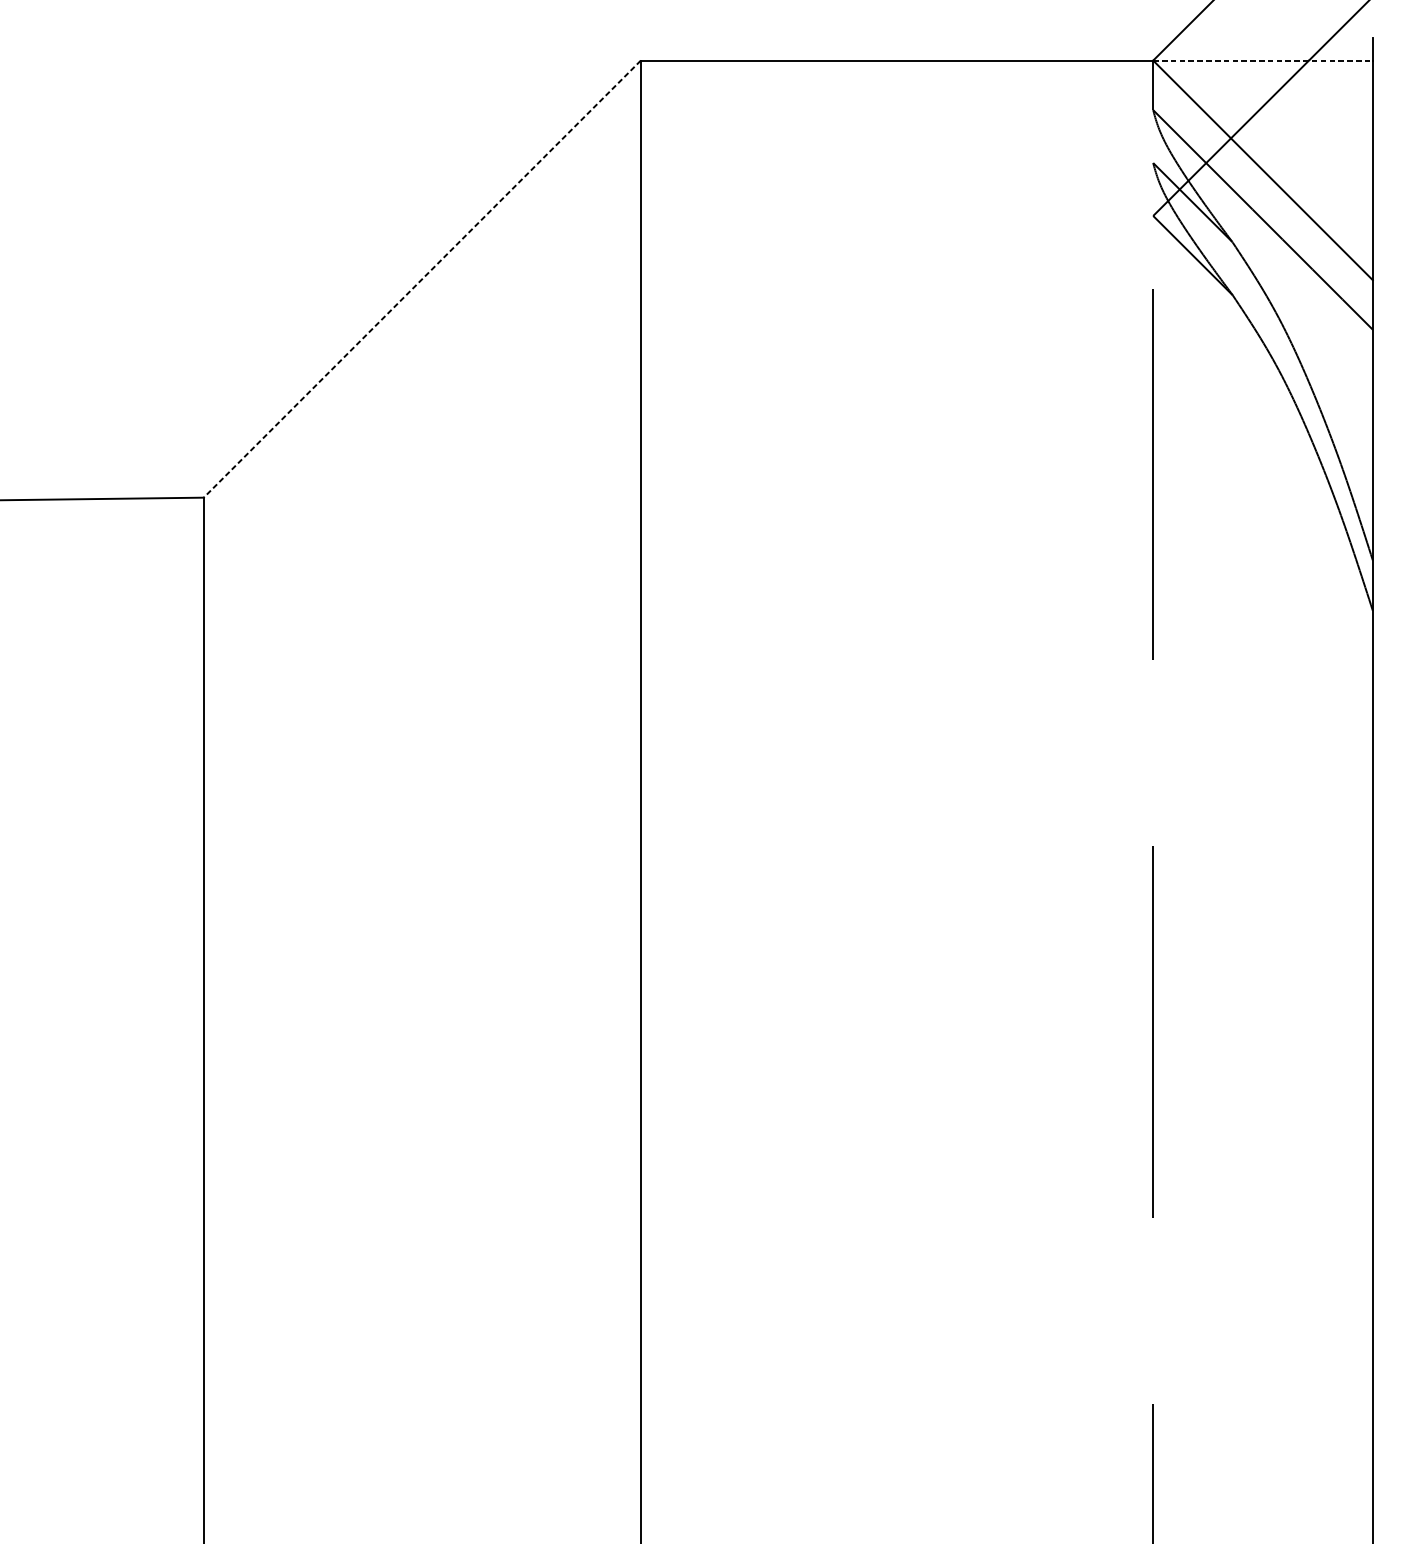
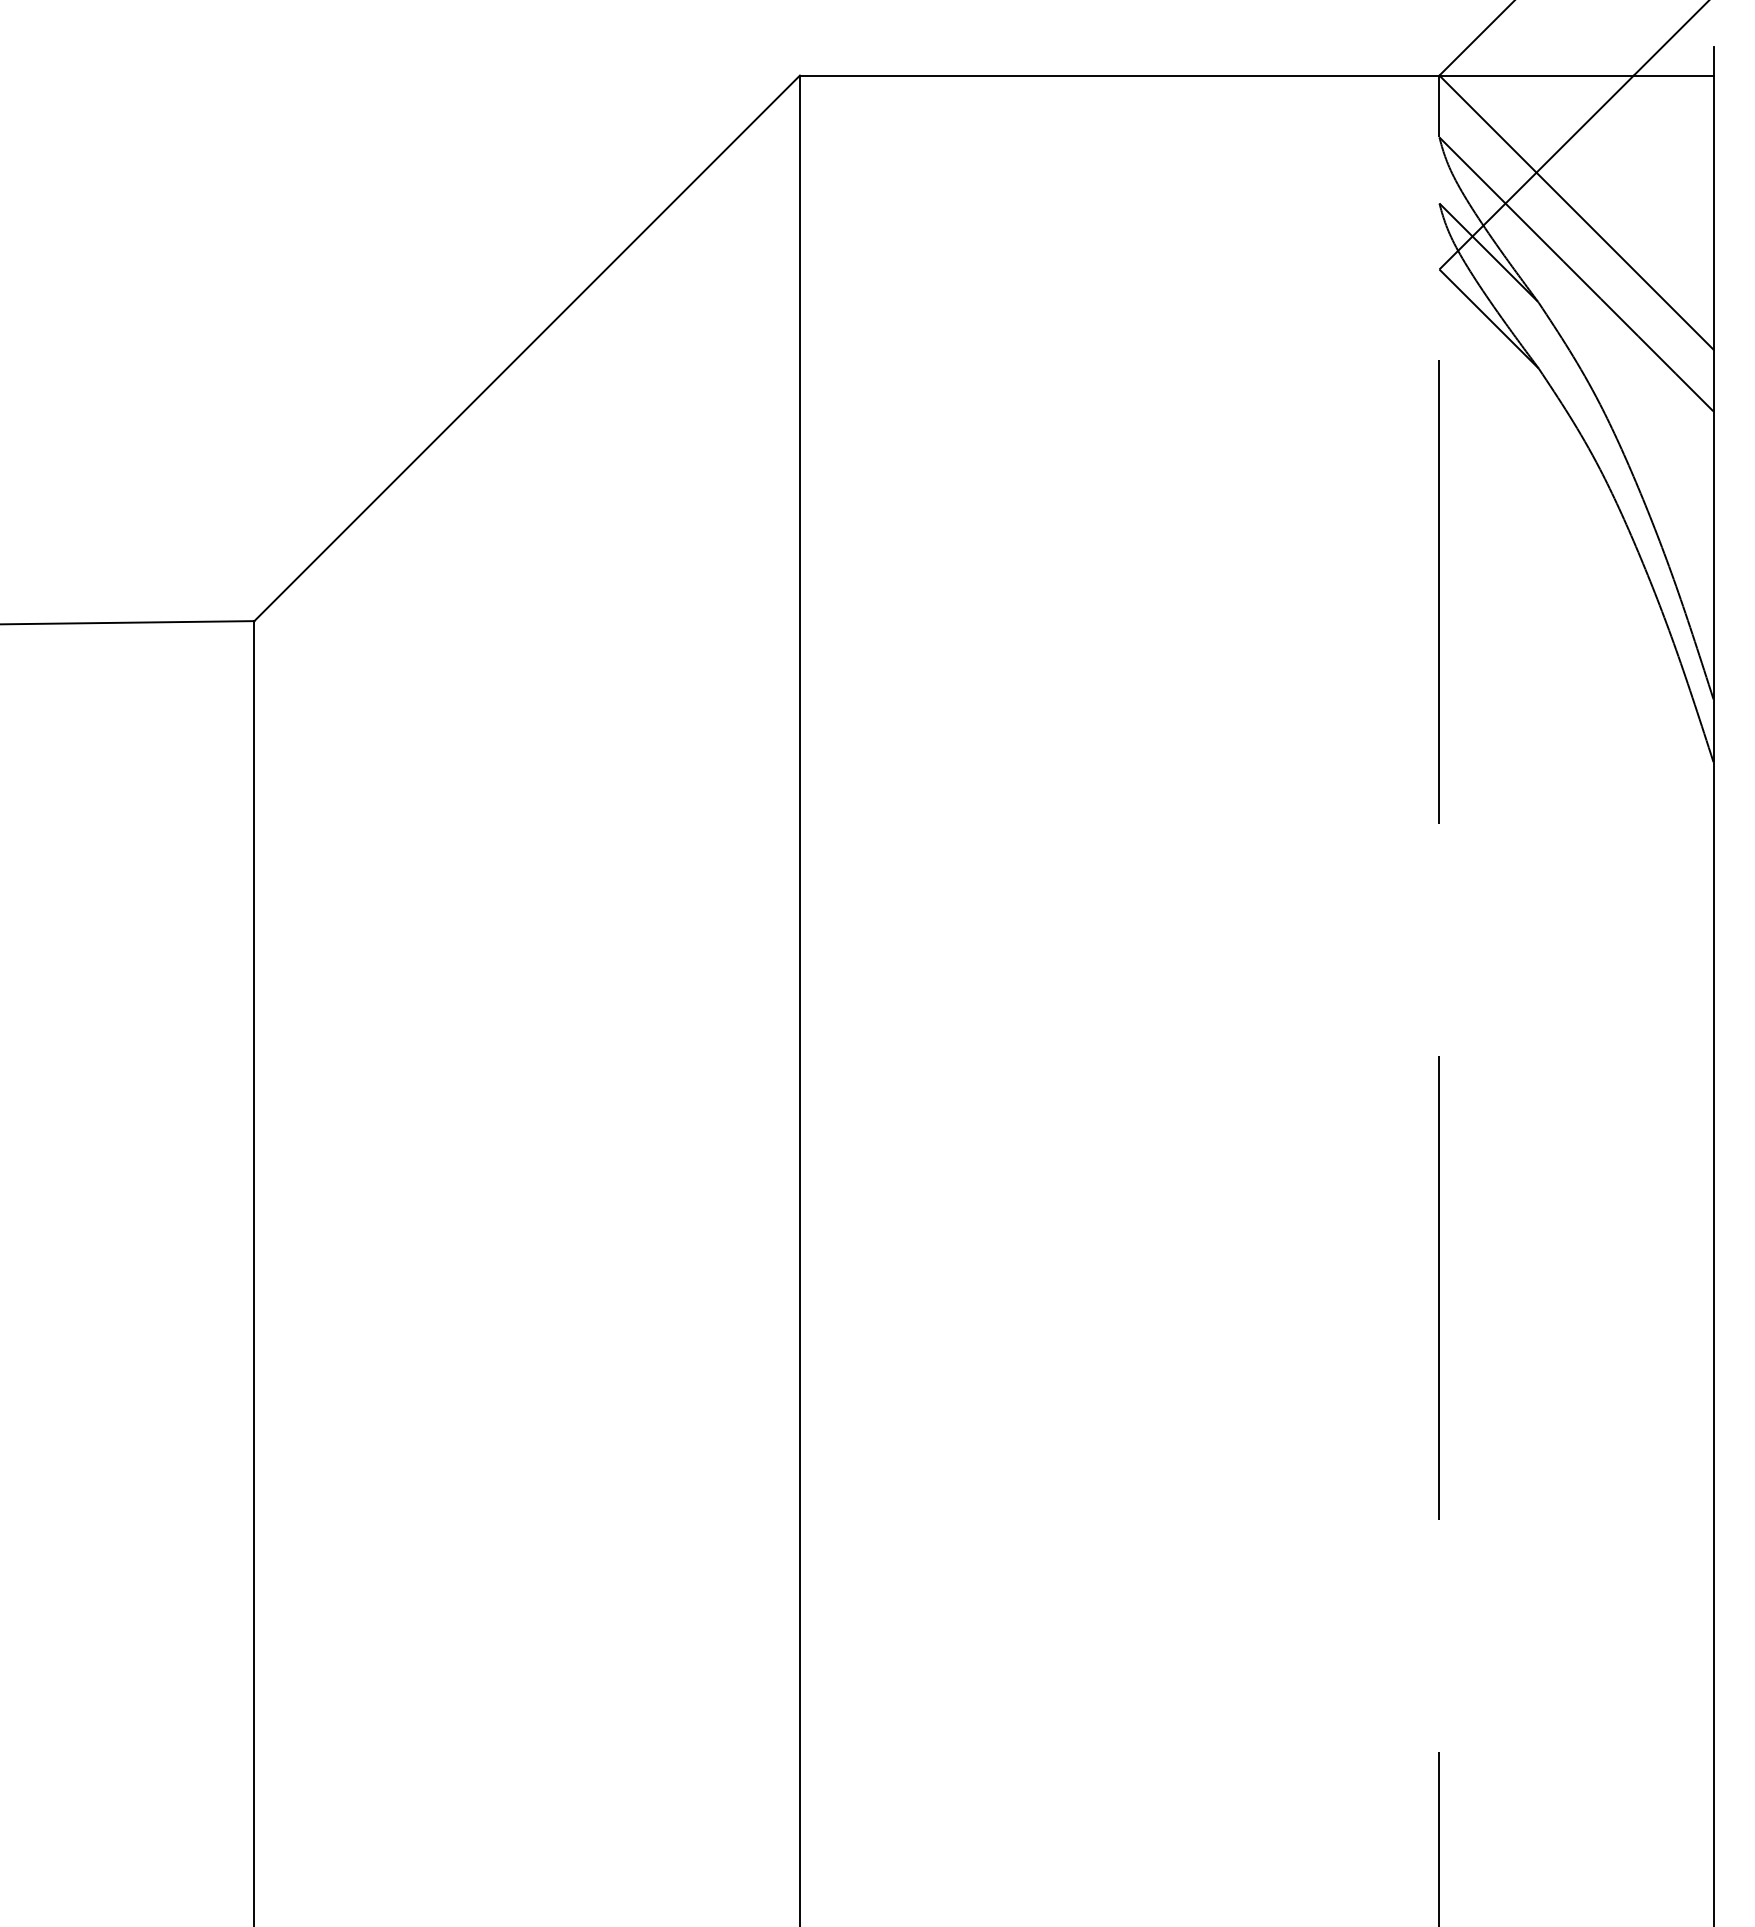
line: (1263, 60) -> (1576, 75), dashed -> solid
line: (422, 279) -> (527, 348), dashed -> solid

